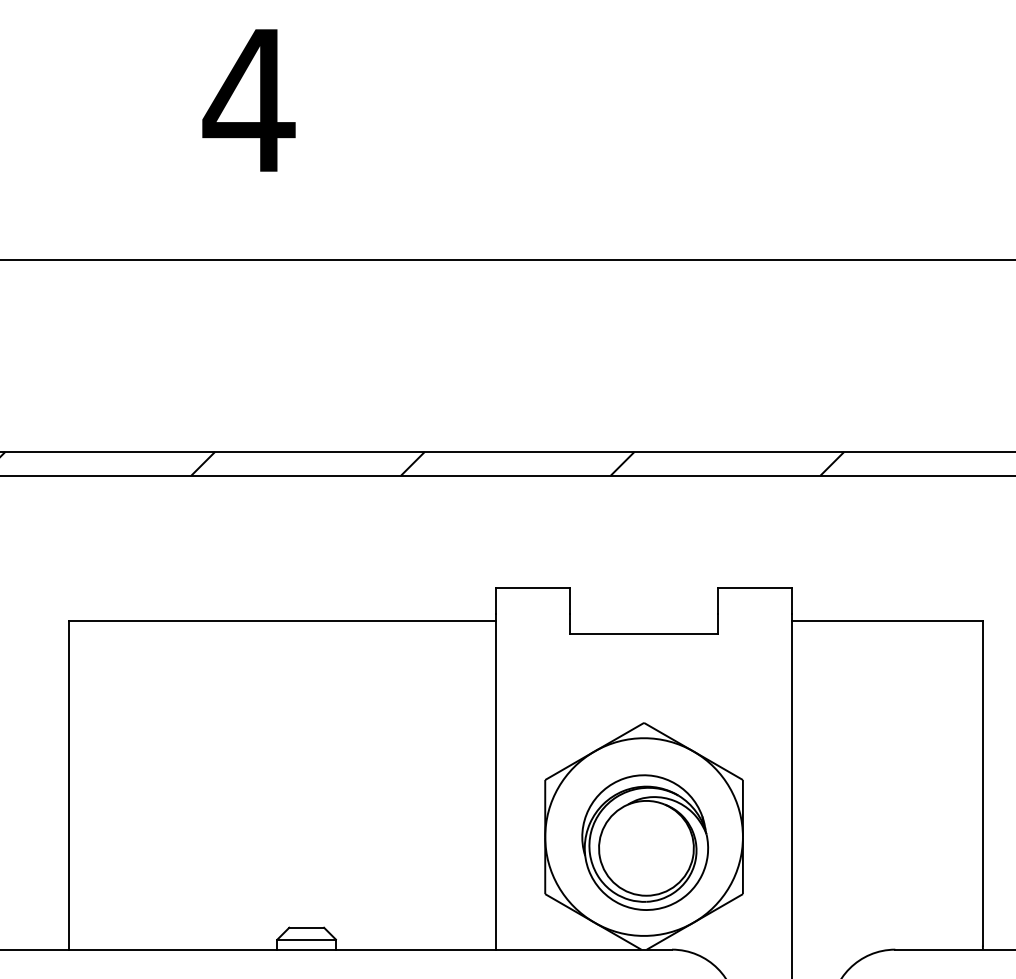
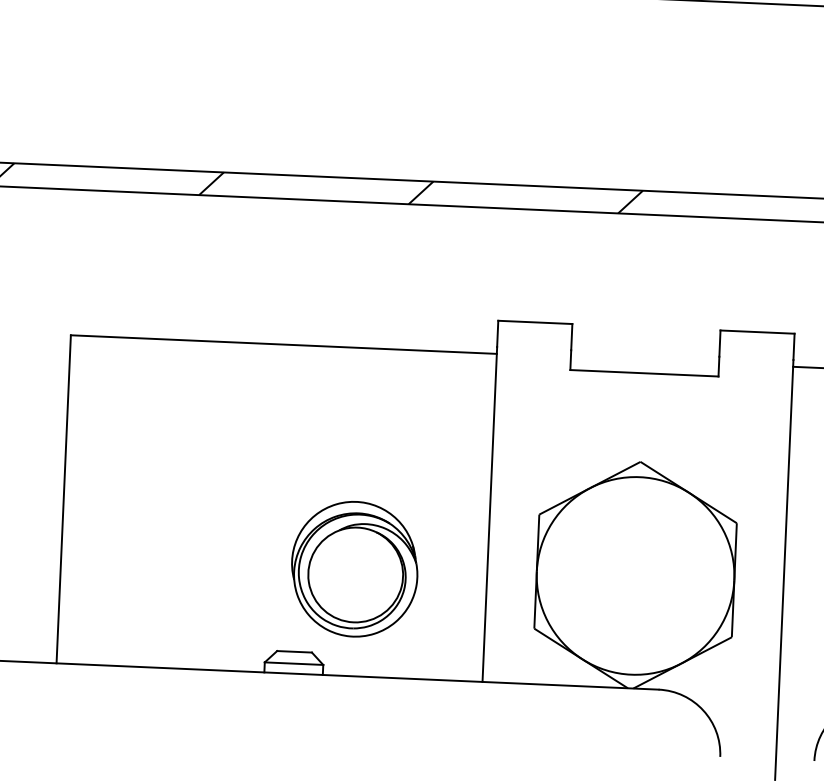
part: (645, 842) -> (355, 569), moved

